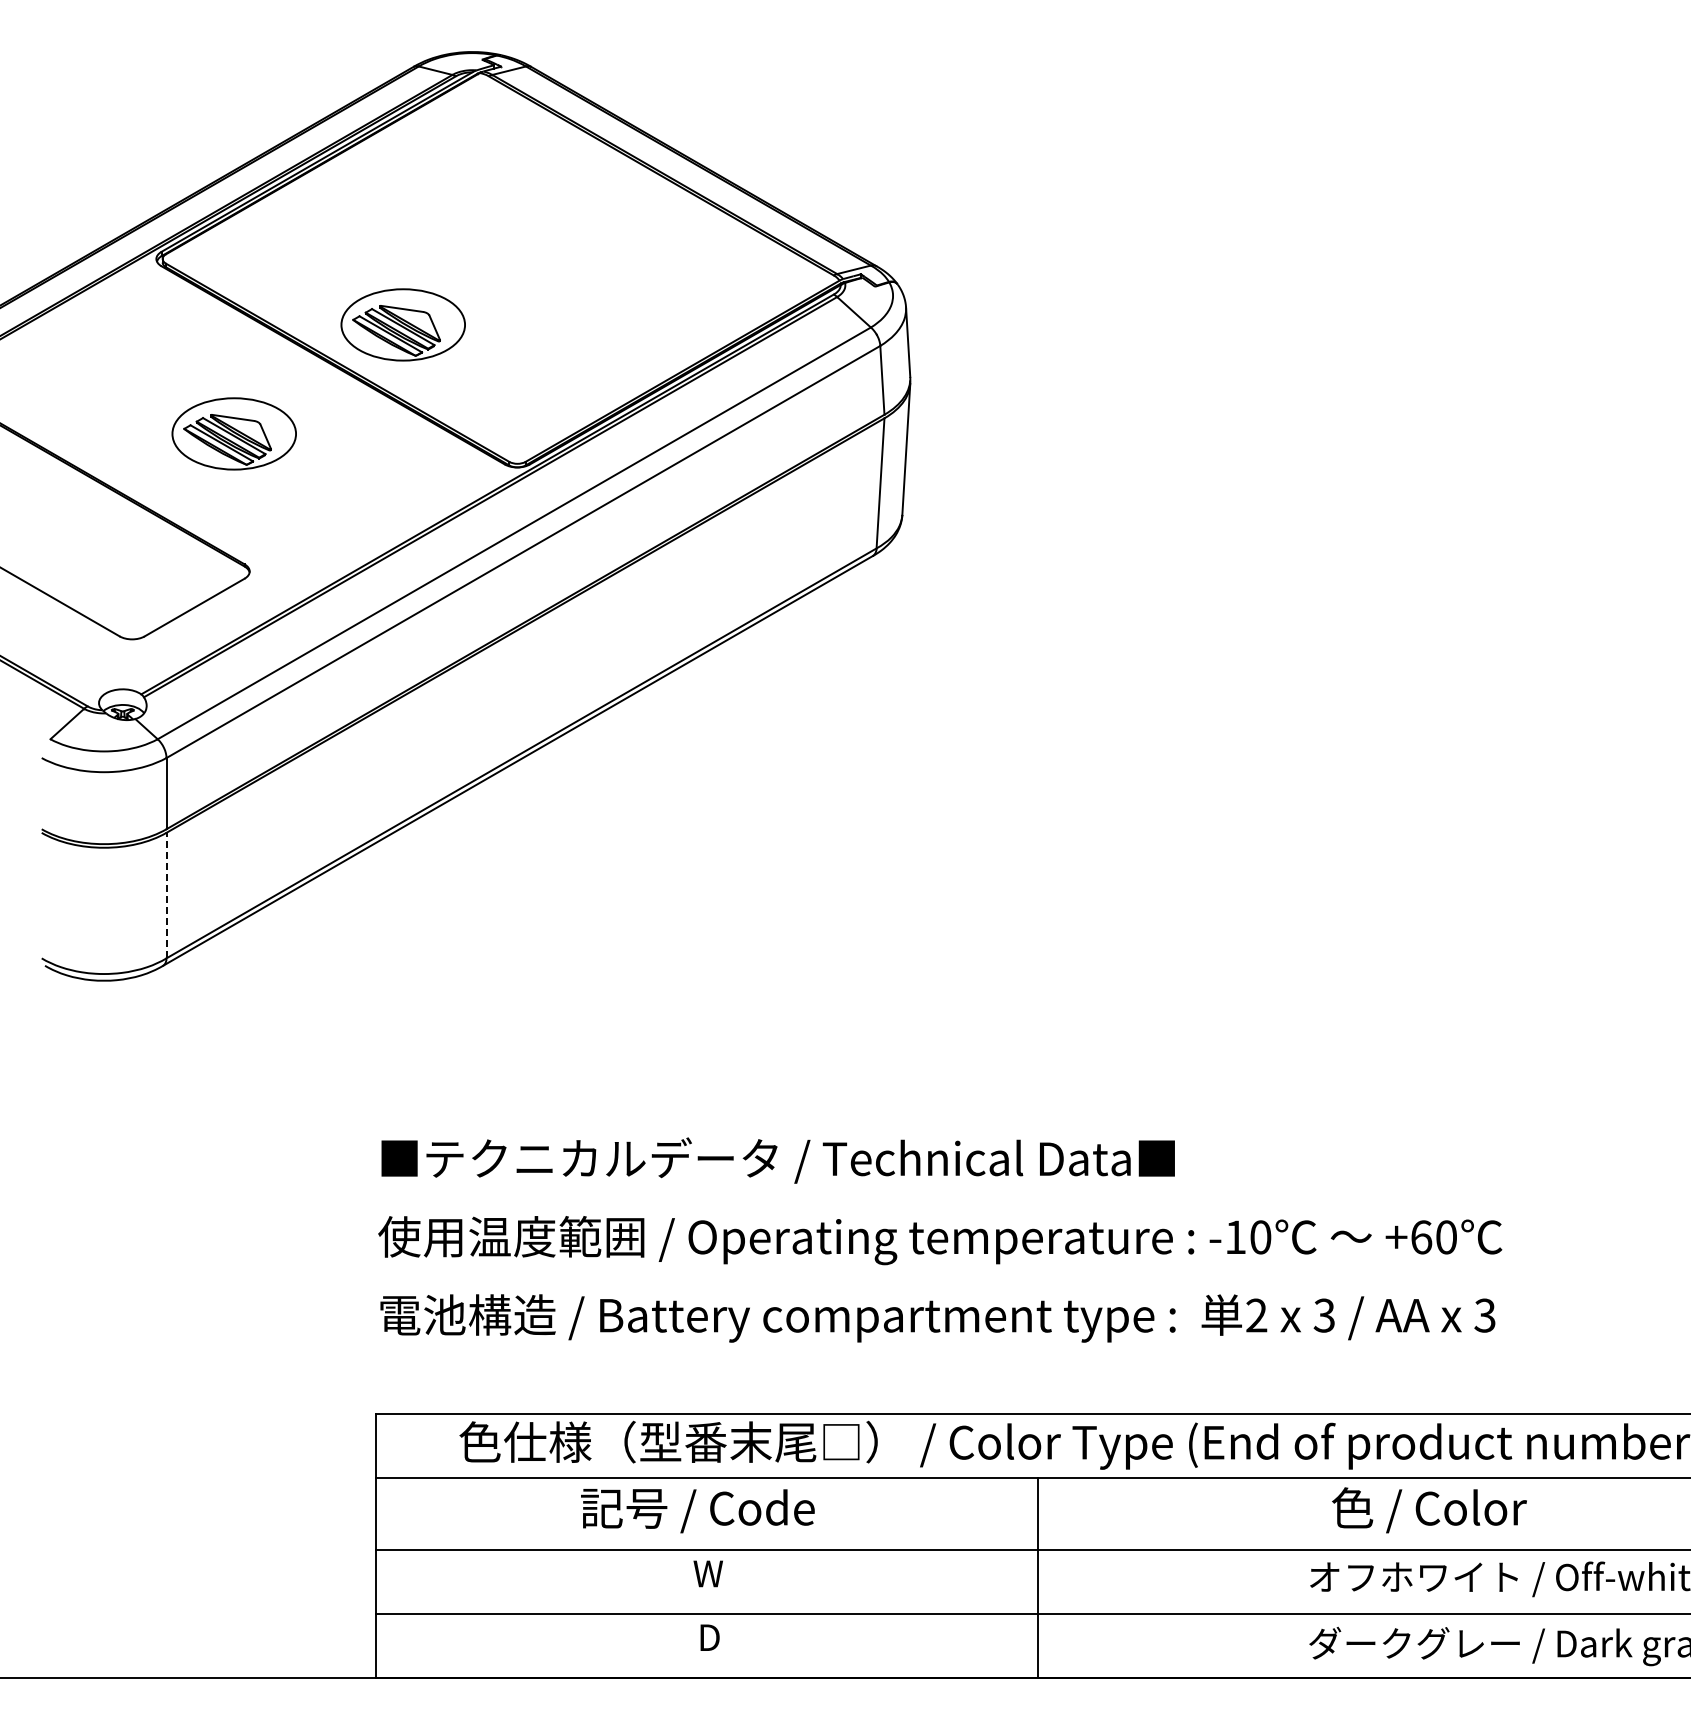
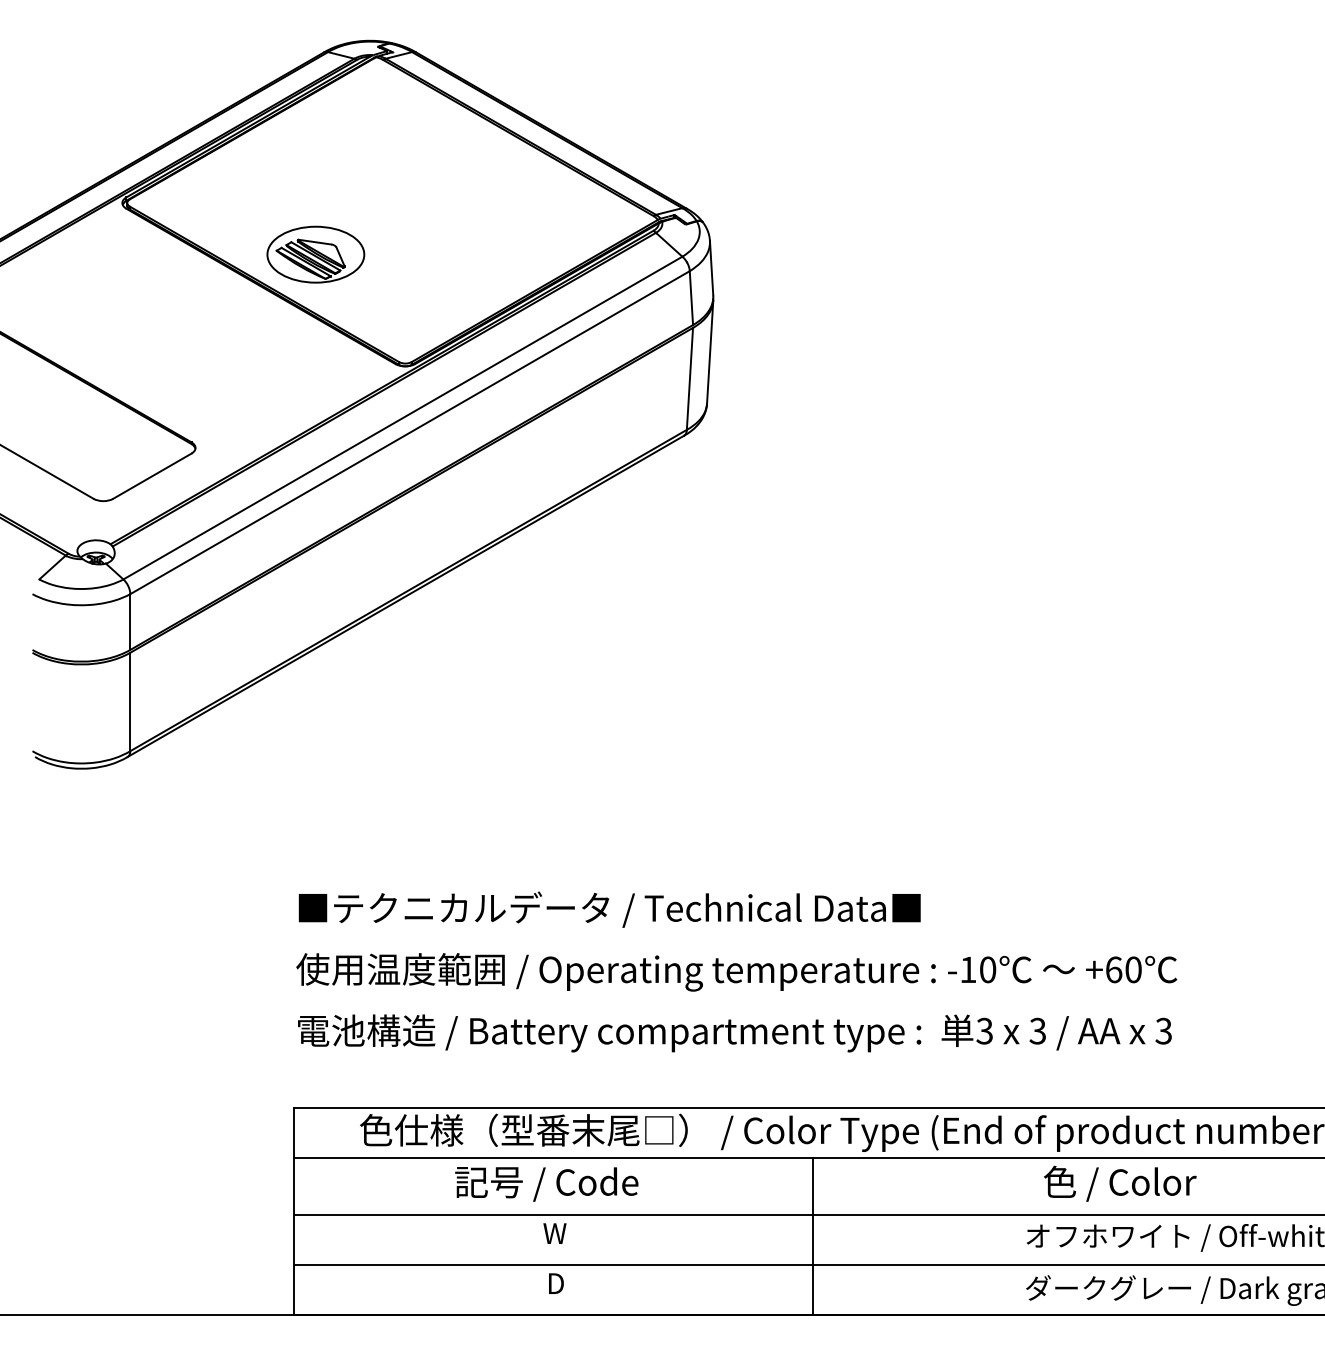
part: (233, 433) -> (182, 339), removed
line: (166, 895) -> (130, 701), dashed -> solid
text: (1256, 1315) -> (984, 1031), 2 -> 3

